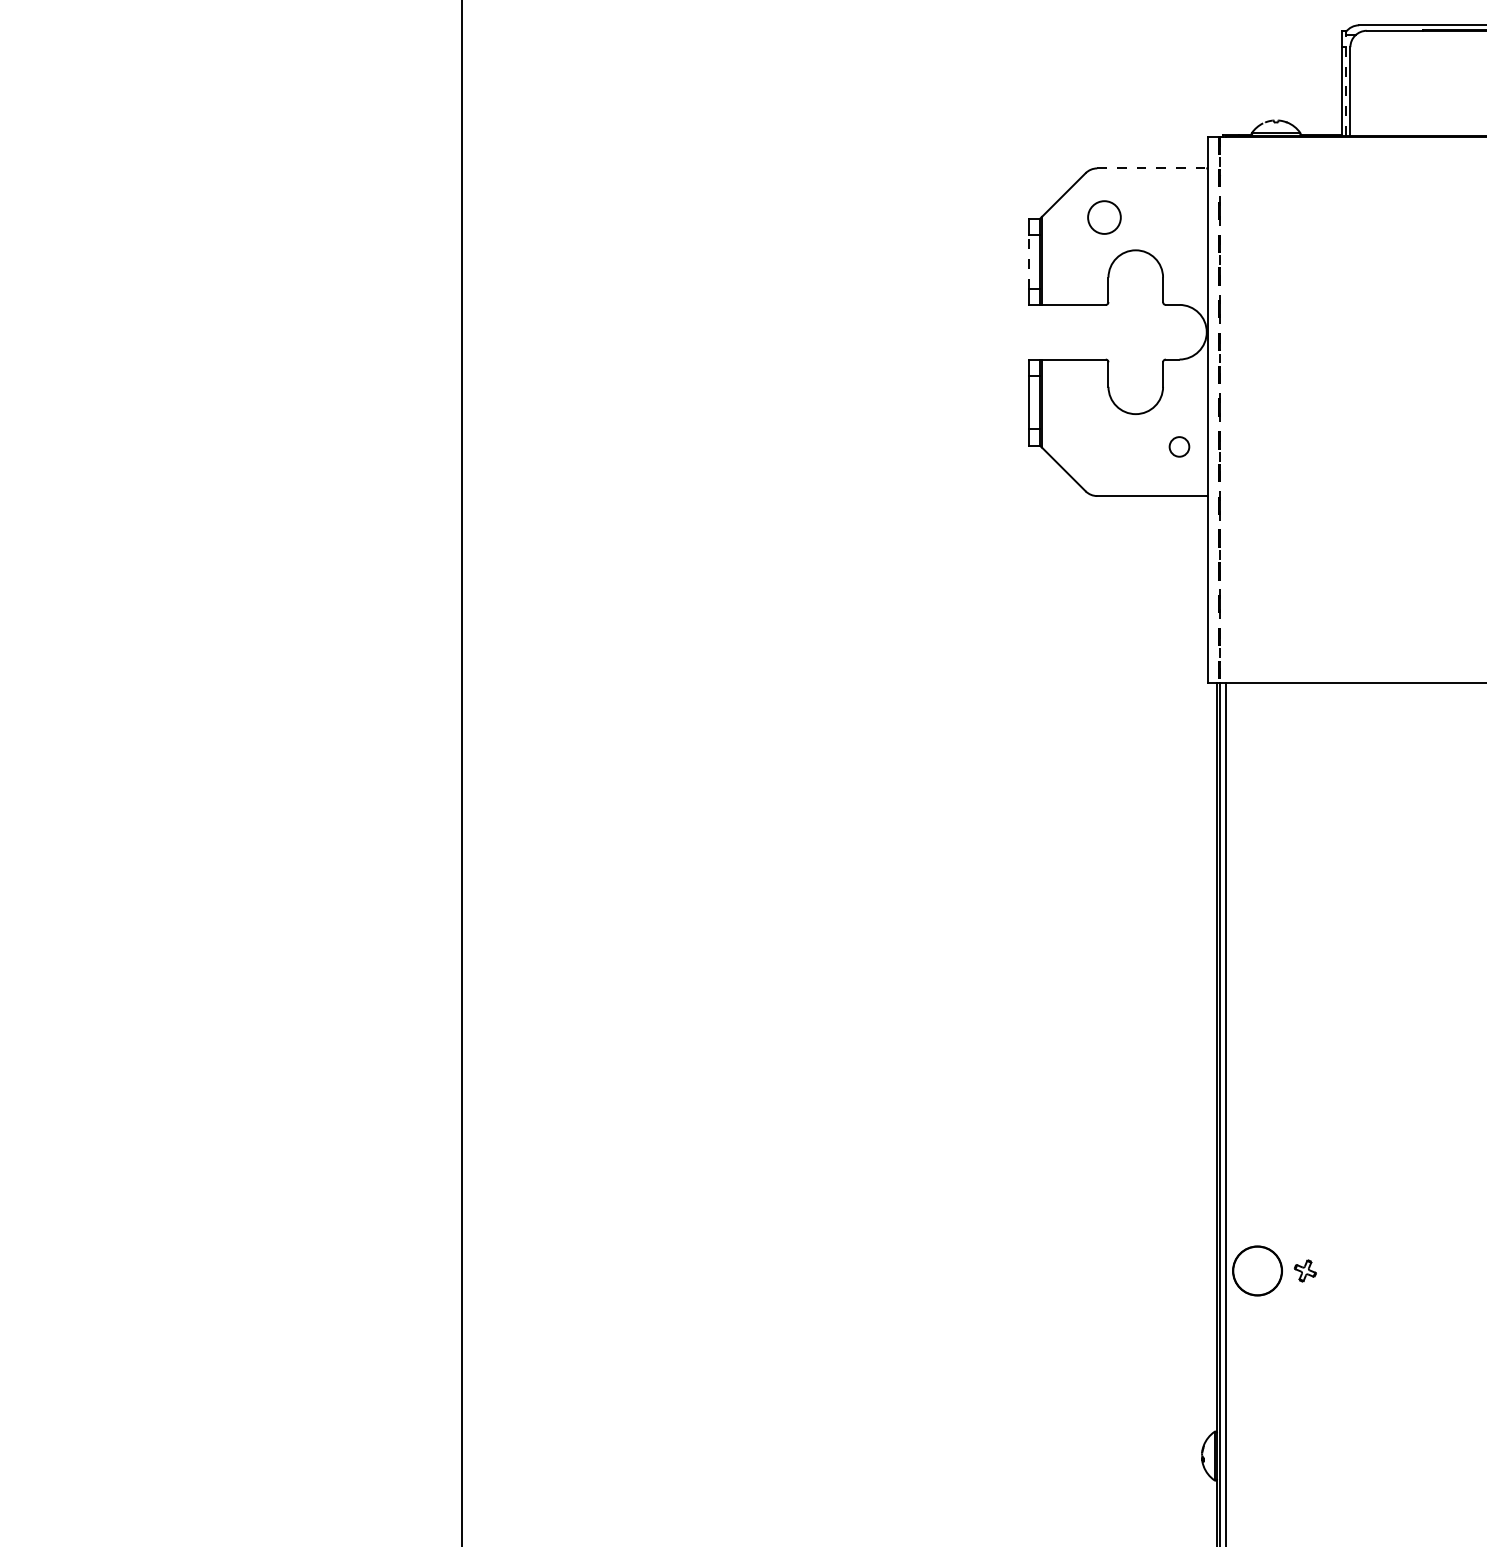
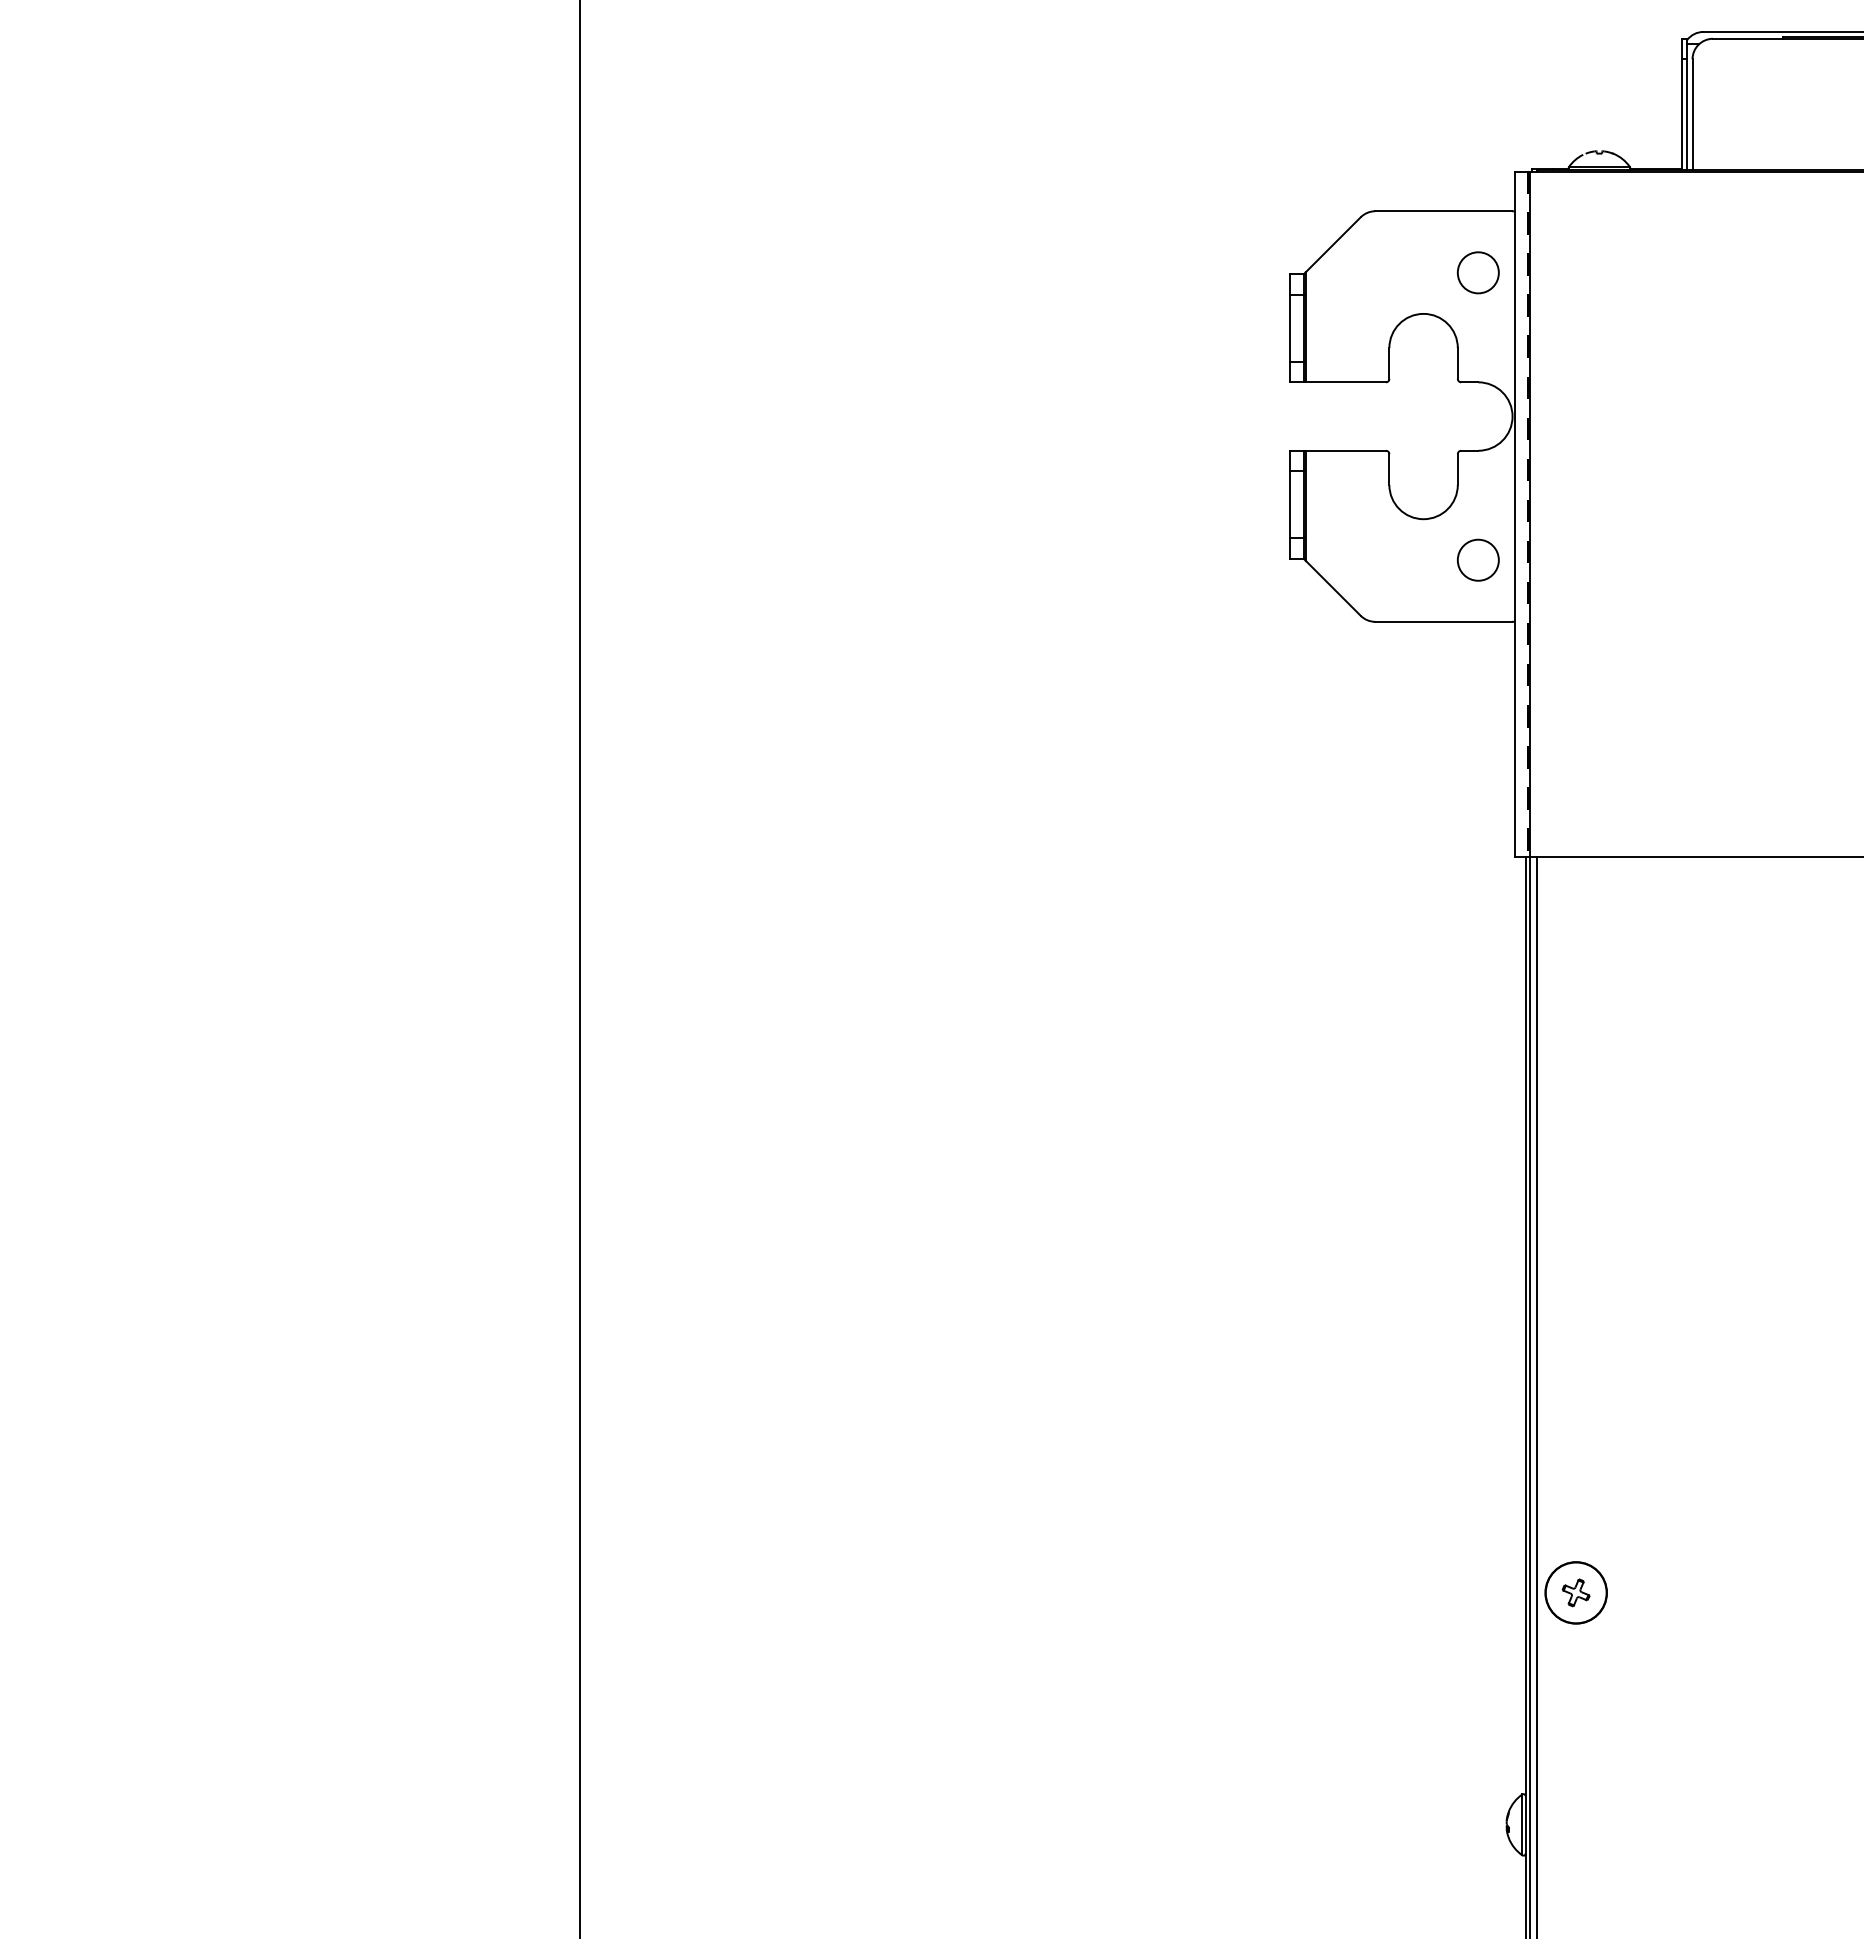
line: (1346, 85) -> (1687, 107), dashed -> solid
line: (1152, 168) -> (1444, 211), dashed -> solid
circle: (1103, 217) -> (1477, 272), moved
line: (1029, 261) -> (1290, 328), dashed -> solid
line: (1220, 410) -> (1529, 514), dashed -> solid
circle: (1178, 446) -> (1477, 559), size x1.67
part: (1304, 1270) -> (1575, 1592), moved

